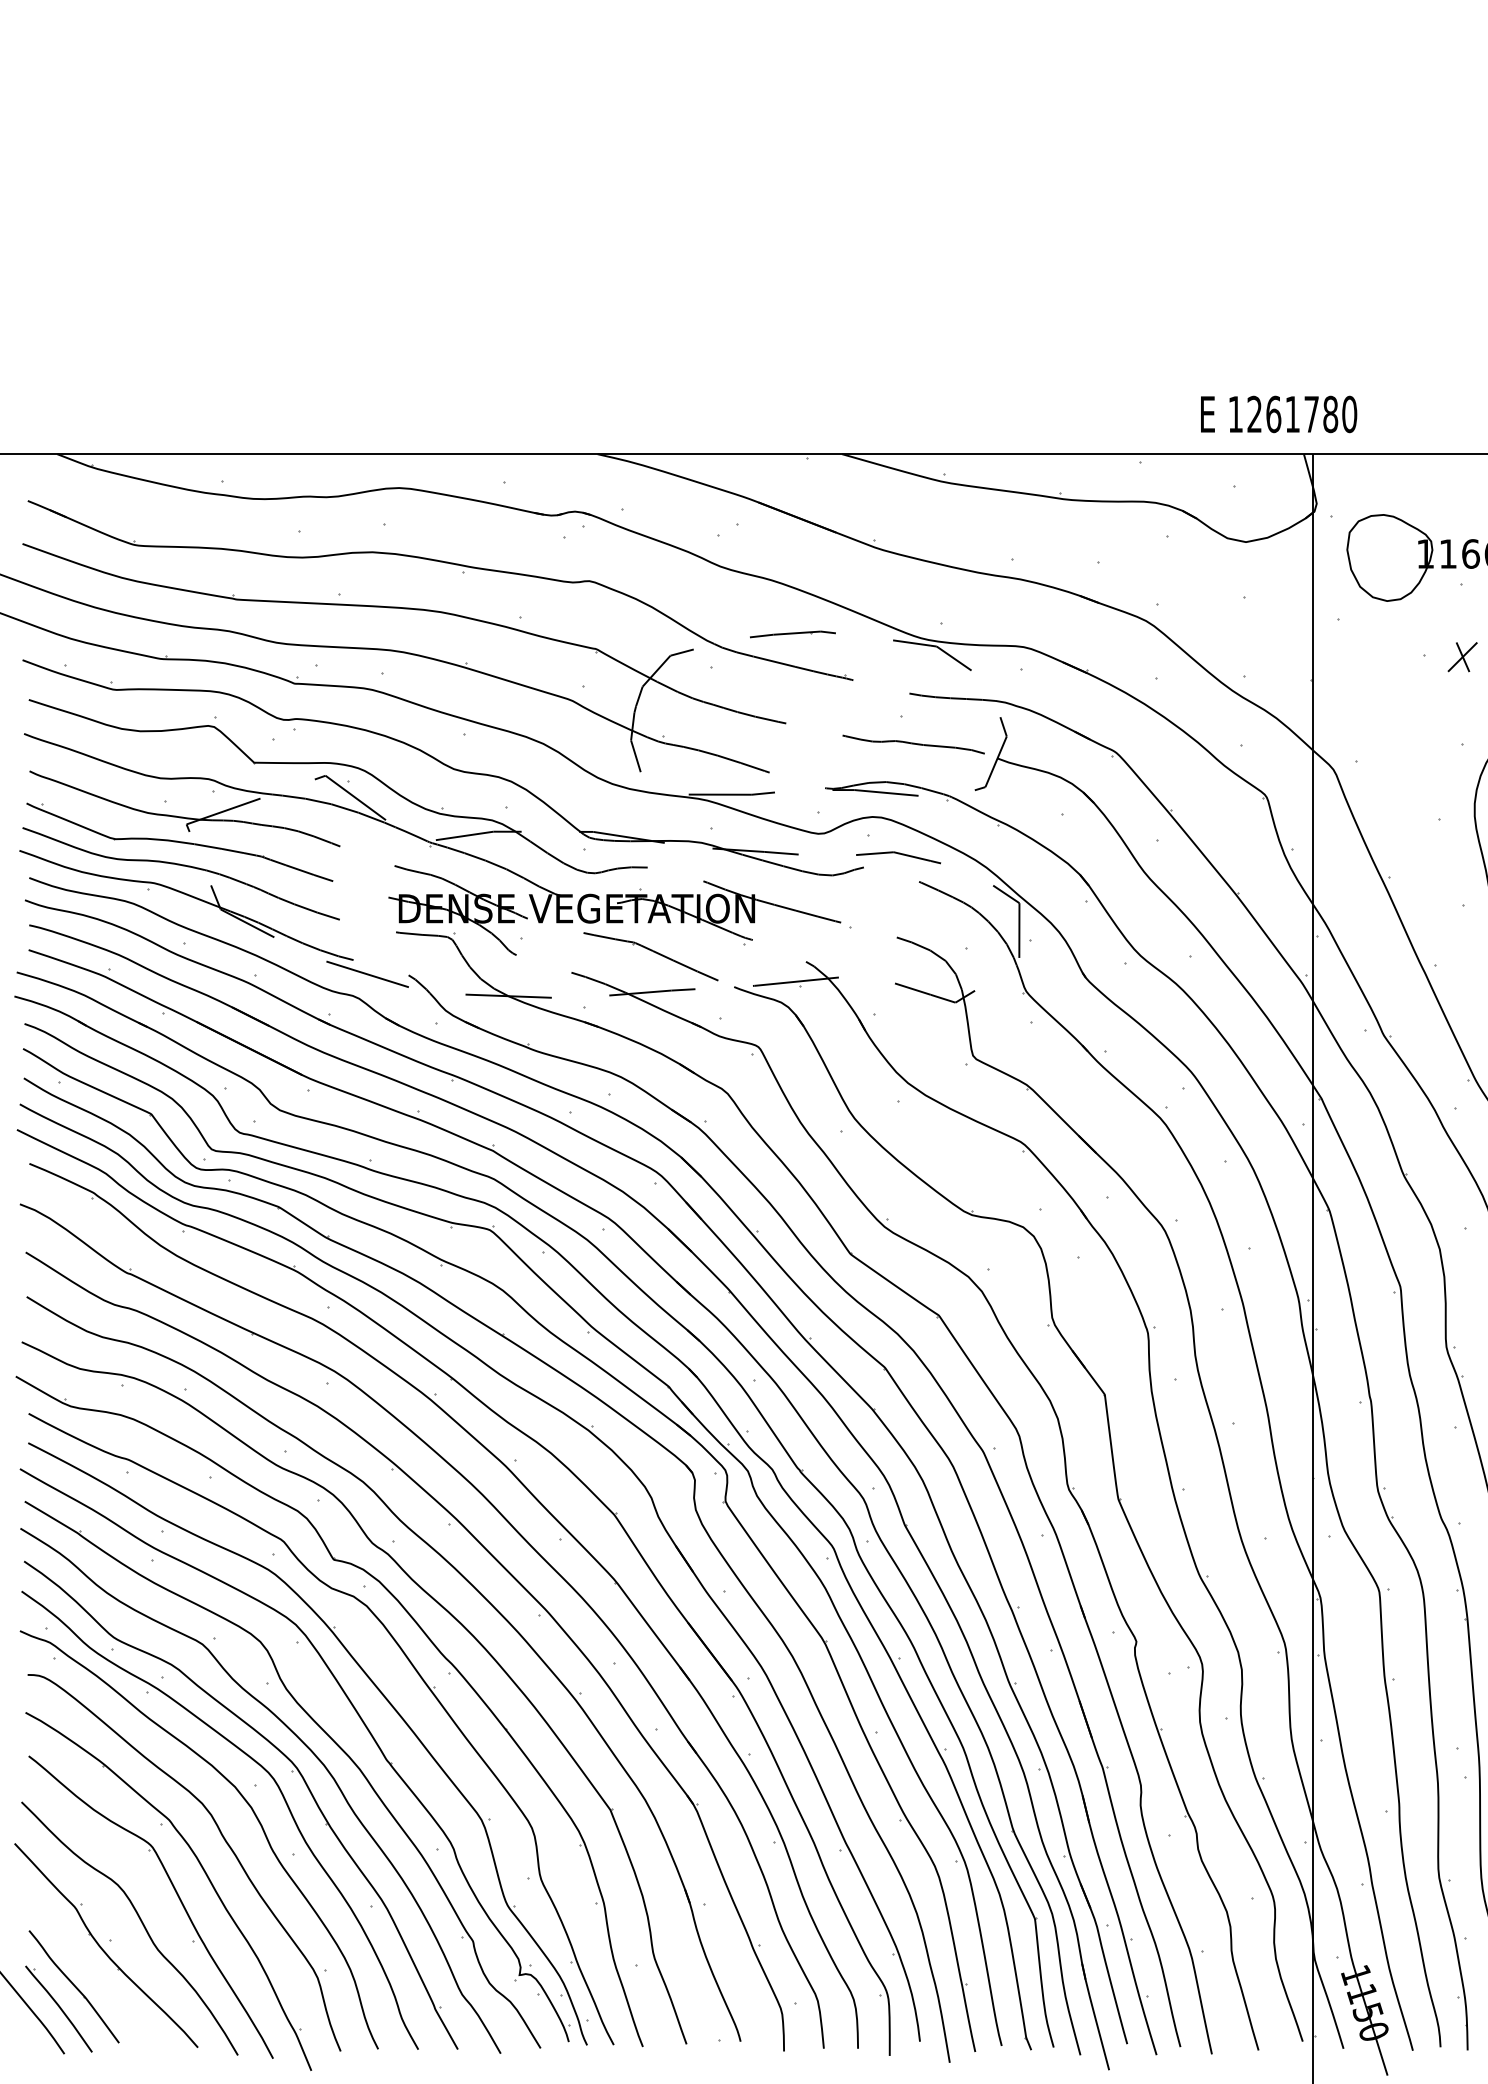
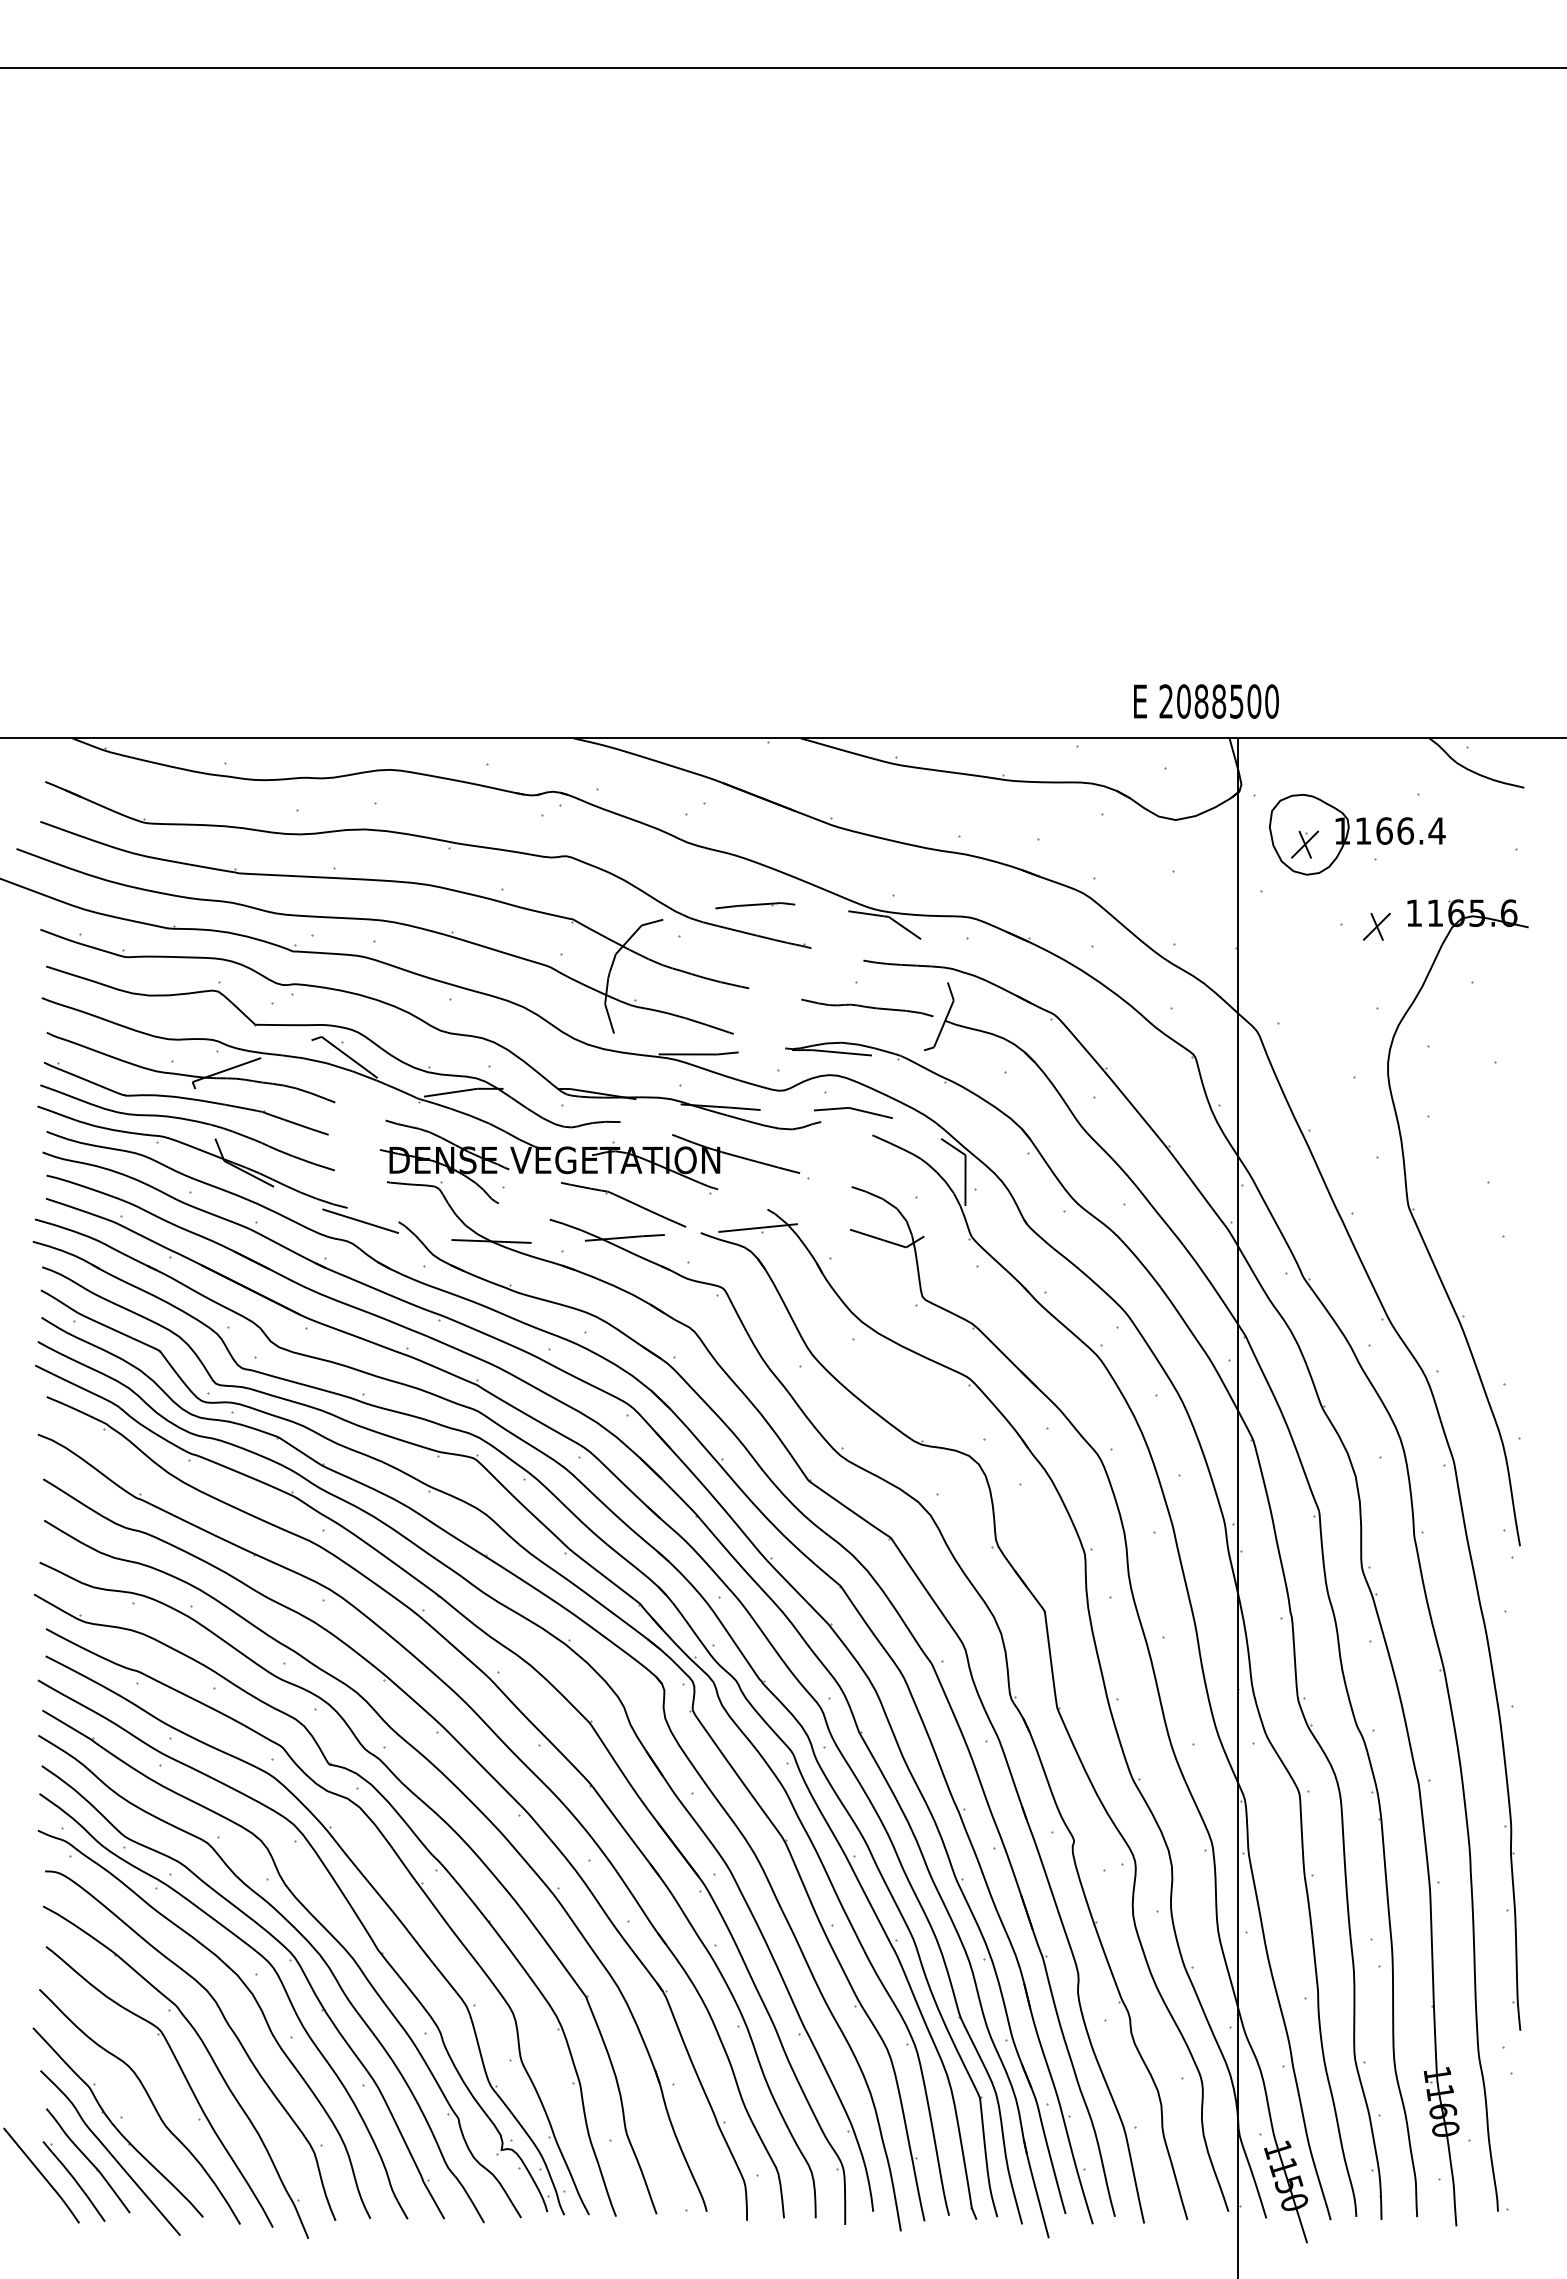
text: (1283, 414) -> (1210, 701), 1261780 -> 2088500
part: (1385, 568) -> (1305, 844), added
curve: (98, 1977) -> (110, 2152), added

